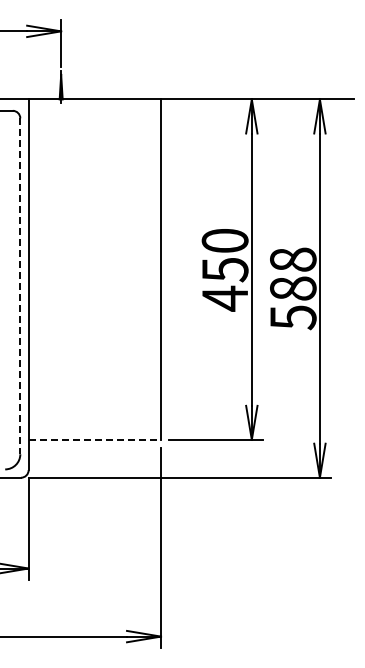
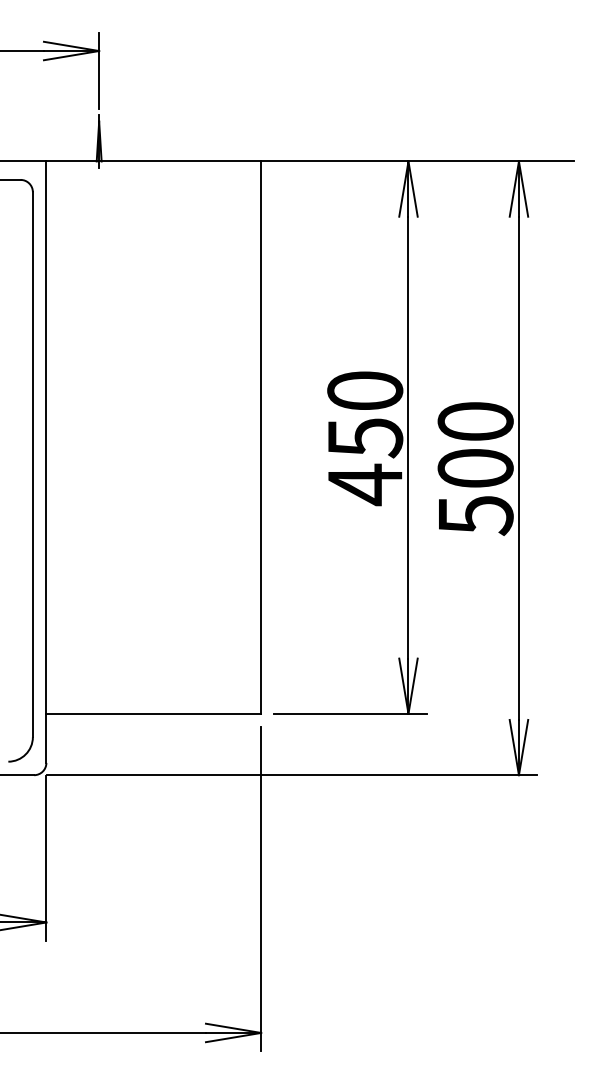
text: (292, 273) -> (474, 443), 588 -> 500
line: (20, 286) -> (33, 464), dashed -> solid
line: (95, 439) -> (154, 713), dashed -> solid

